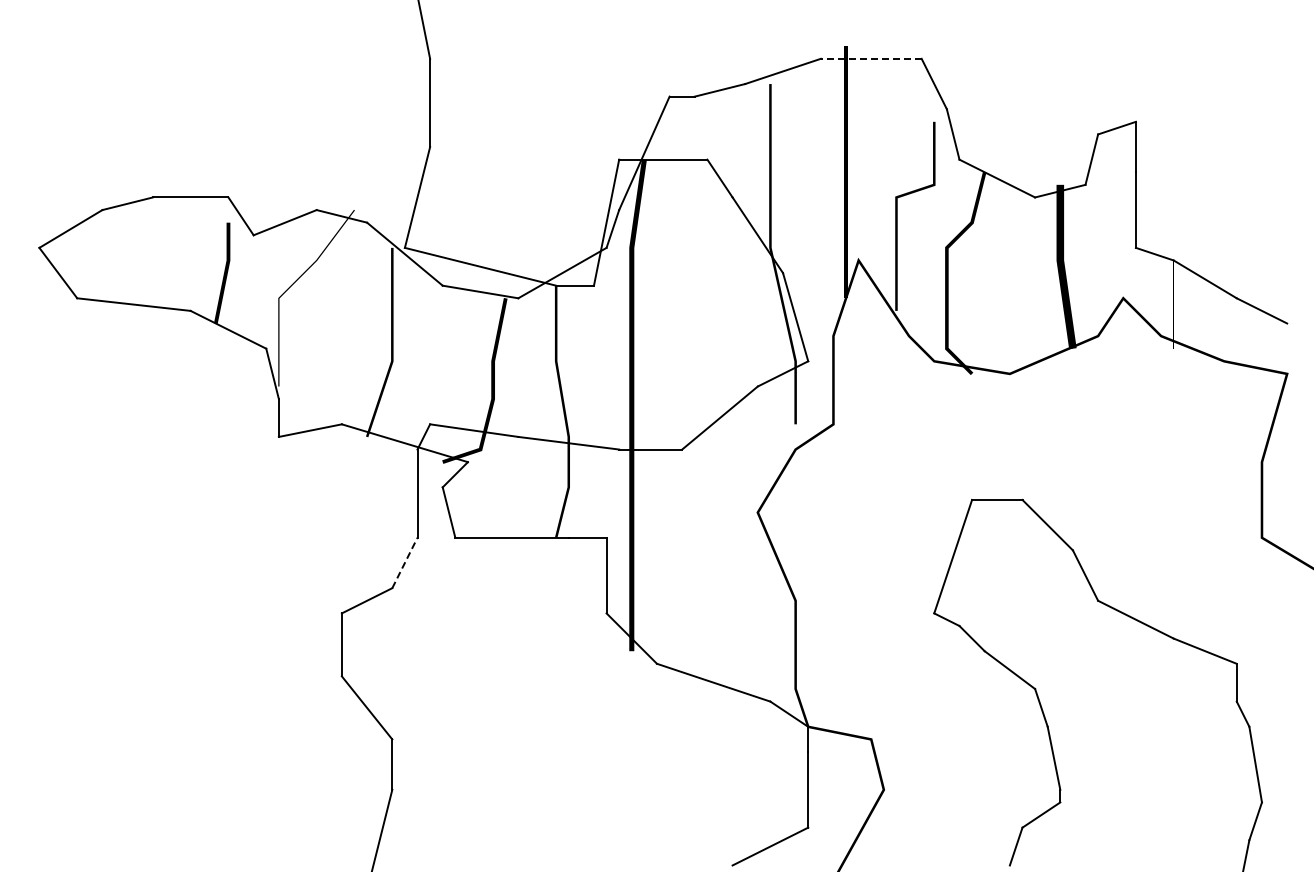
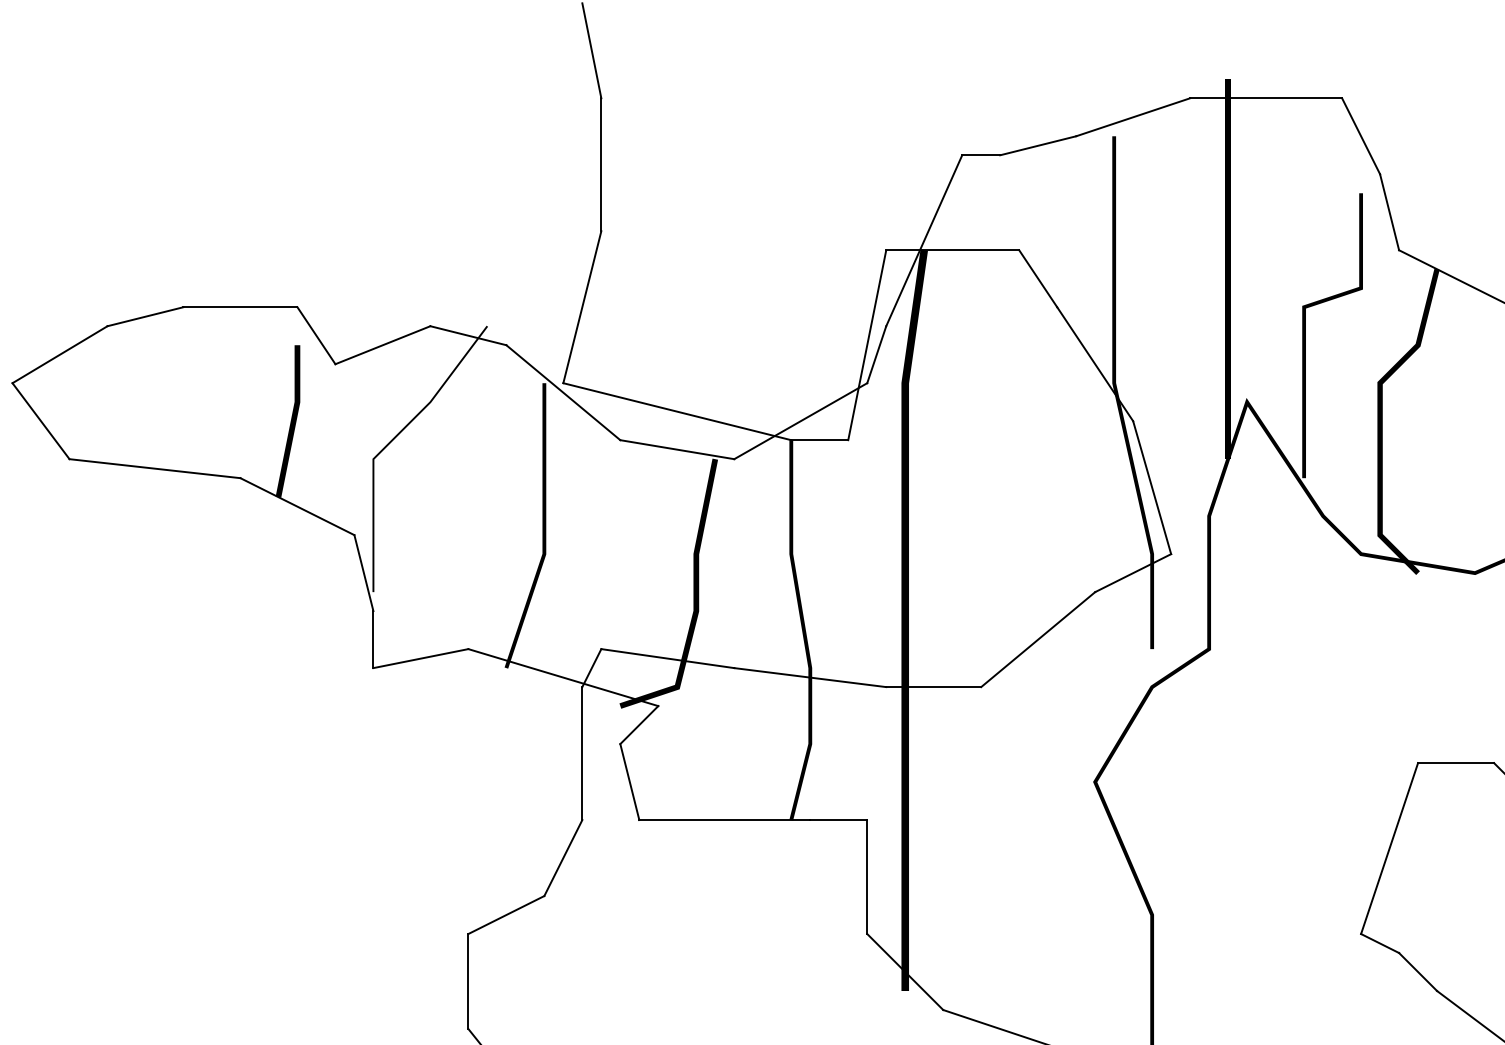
line: (870, 58) -> (1264, 97), dashed -> solid
line: (405, 562) -> (564, 857), dashed -> solid

